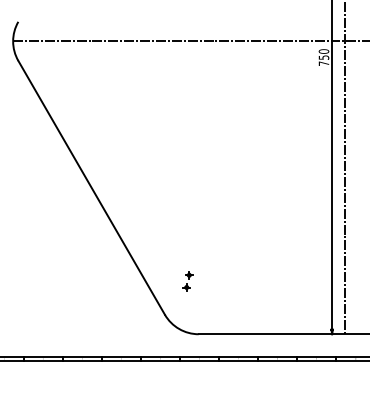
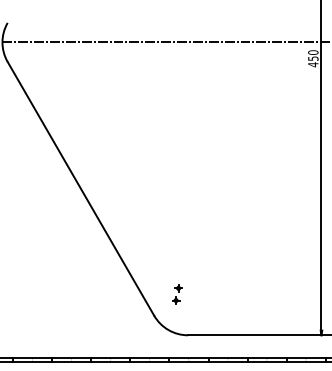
text: (323, 63) -> (312, 64), 750 -> 450
part: (187, 281) -> (176, 294), moved

